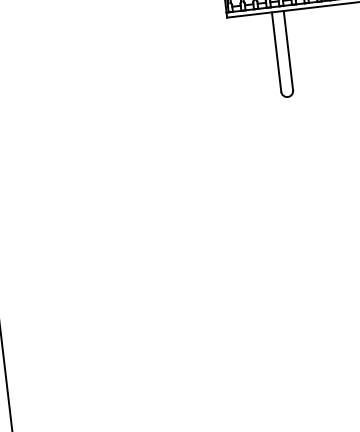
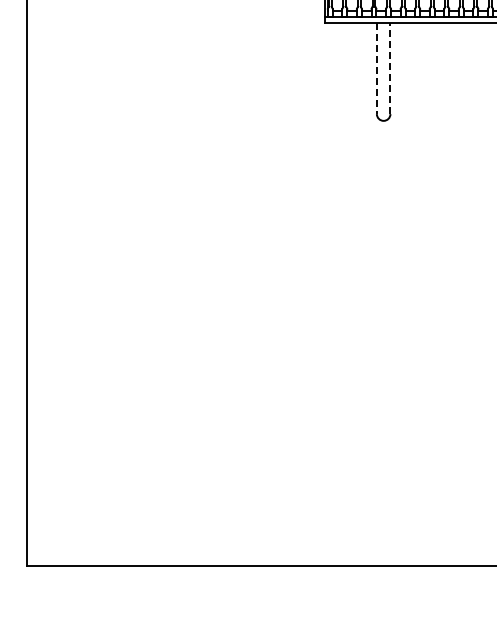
line: (288, 50) -> (390, 68), solid -> dashed
line: (276, 52) -> (376, 68), solid -> dashed

